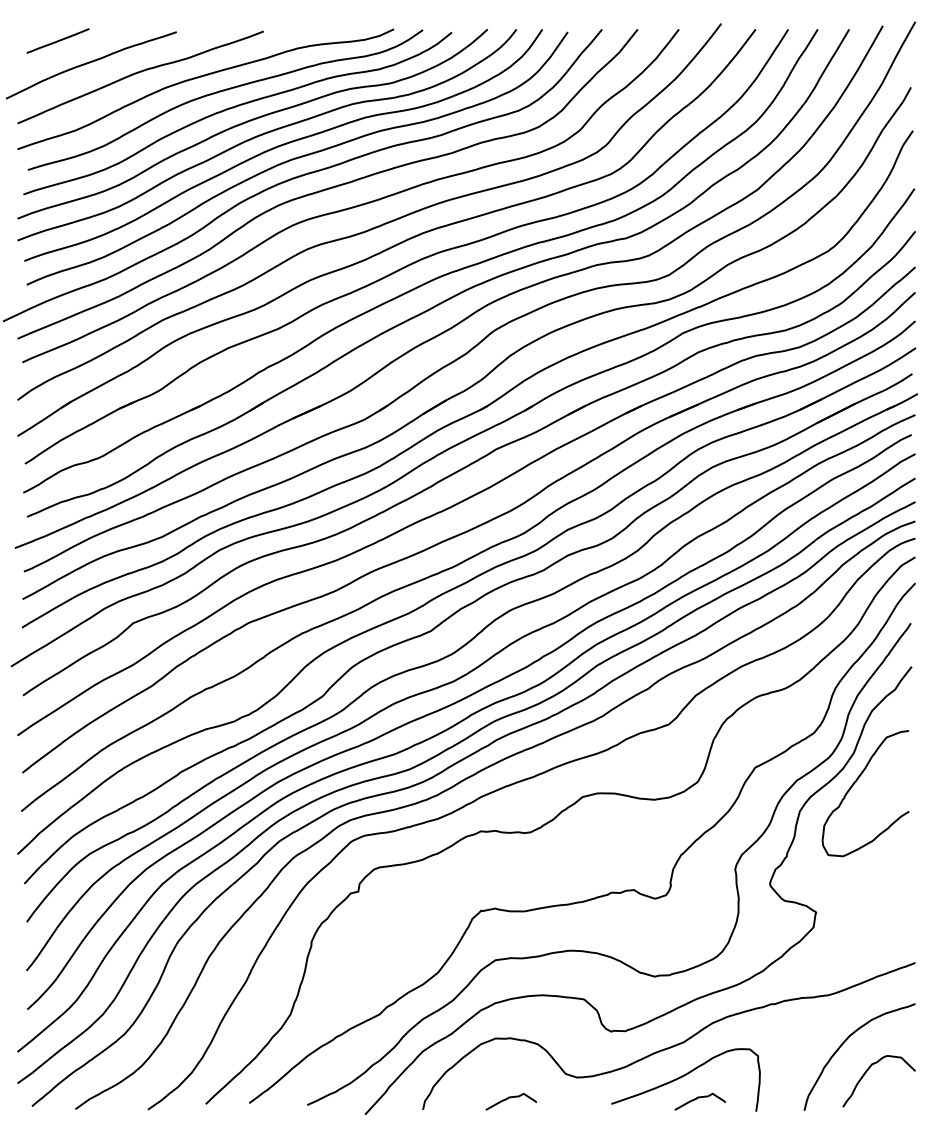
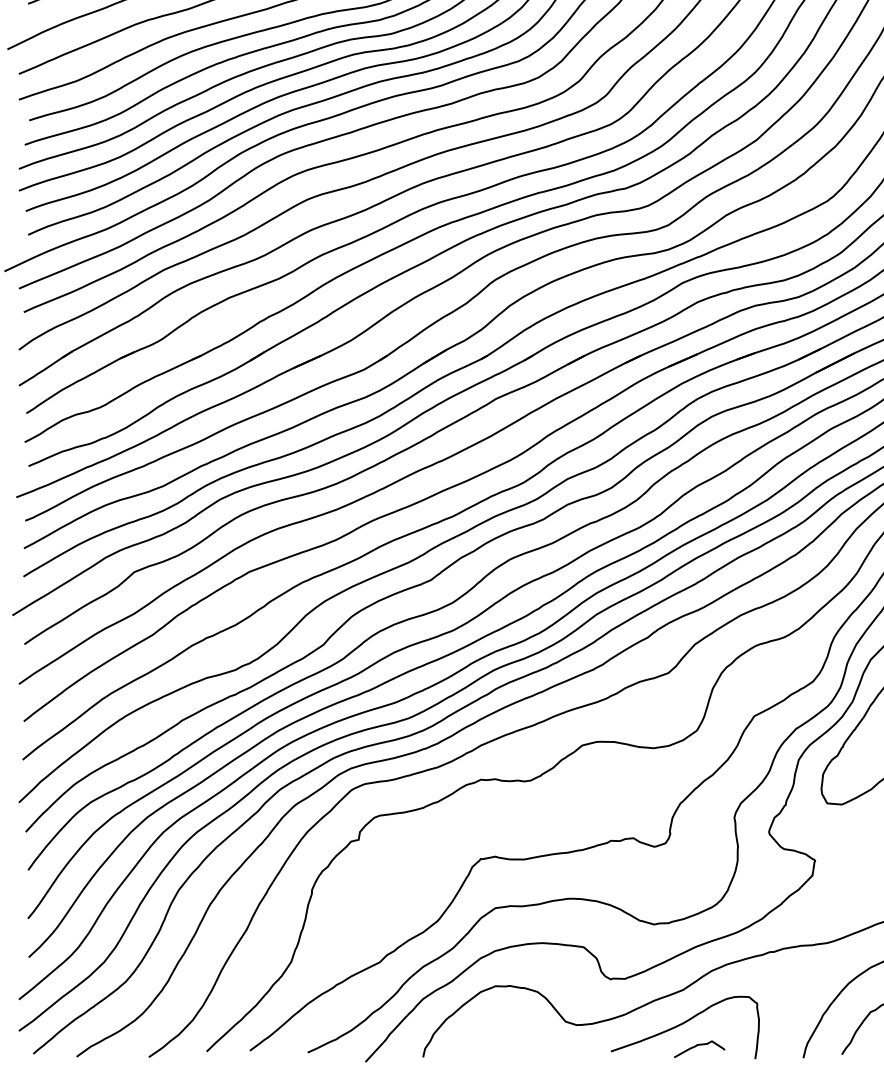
curve: (508, 1099) -> (508, 1047), removed

